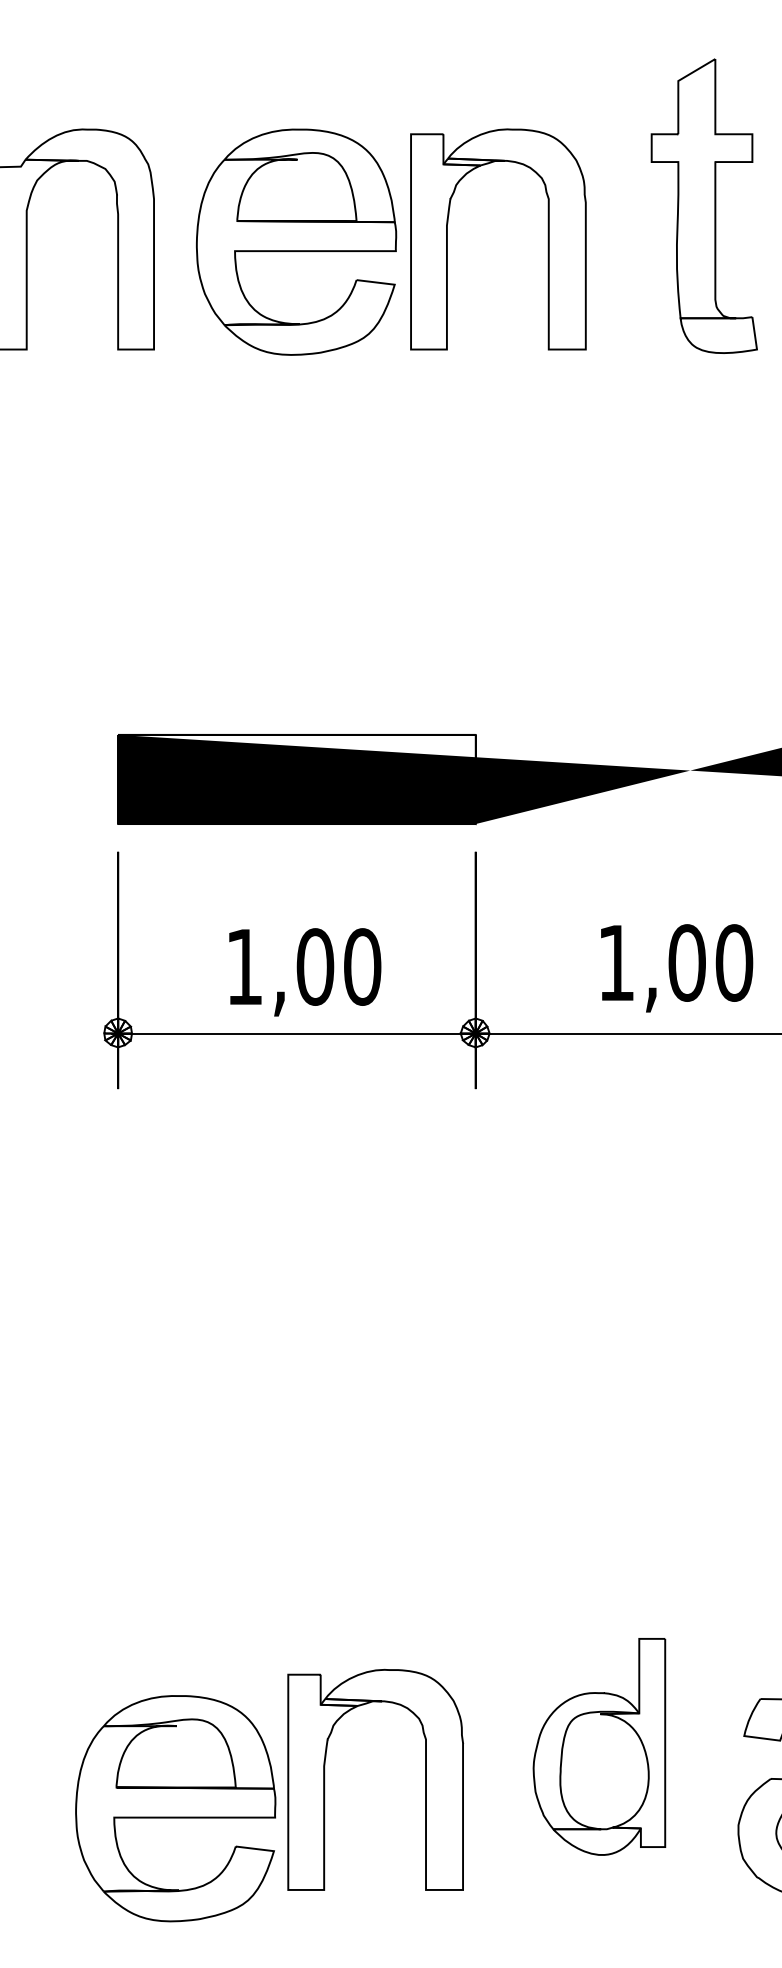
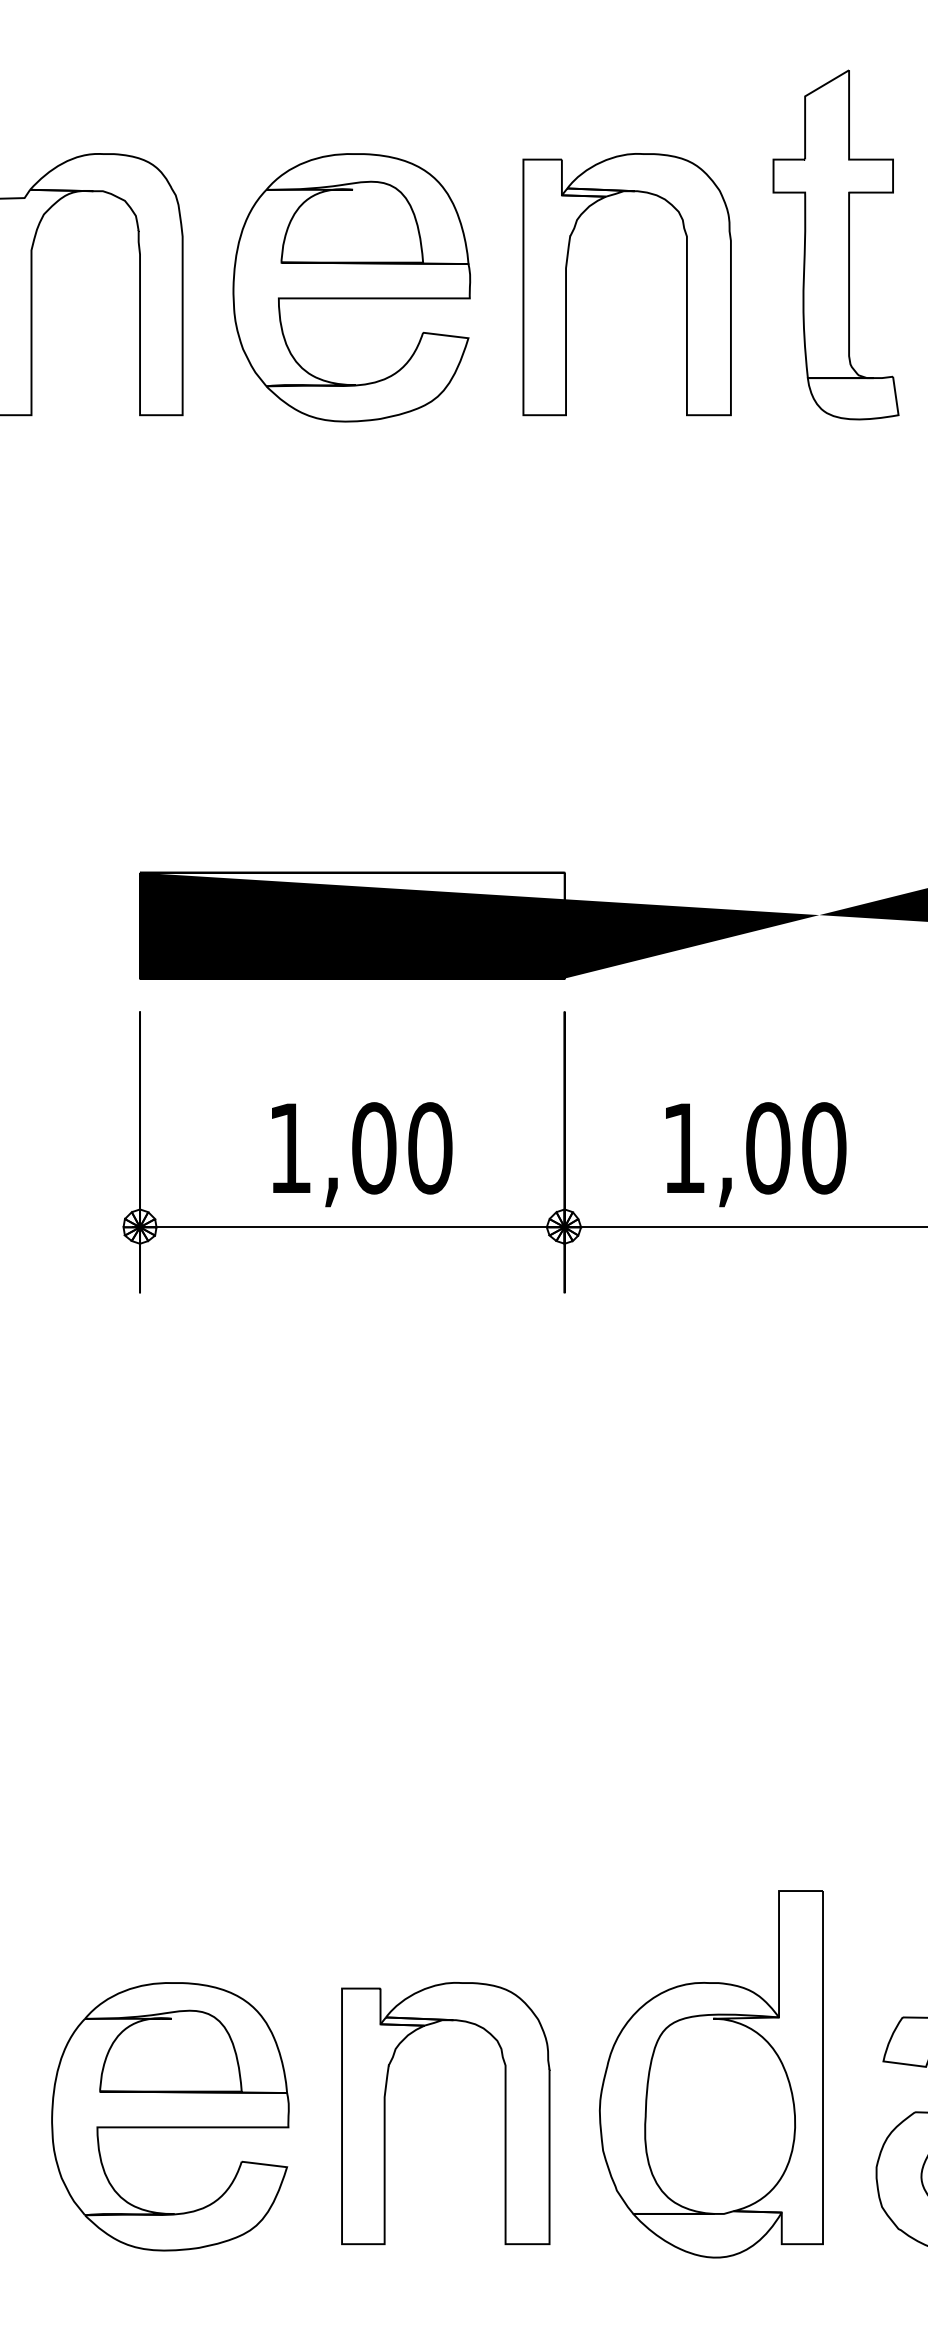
part: (547, 239) -> (685, 284), moved
text: (677, 968) -> (756, 1154), moved
part: (599, 1746) -> (711, 2073), size x1.43
part: (175, 1808) -> (170, 2116), moved

